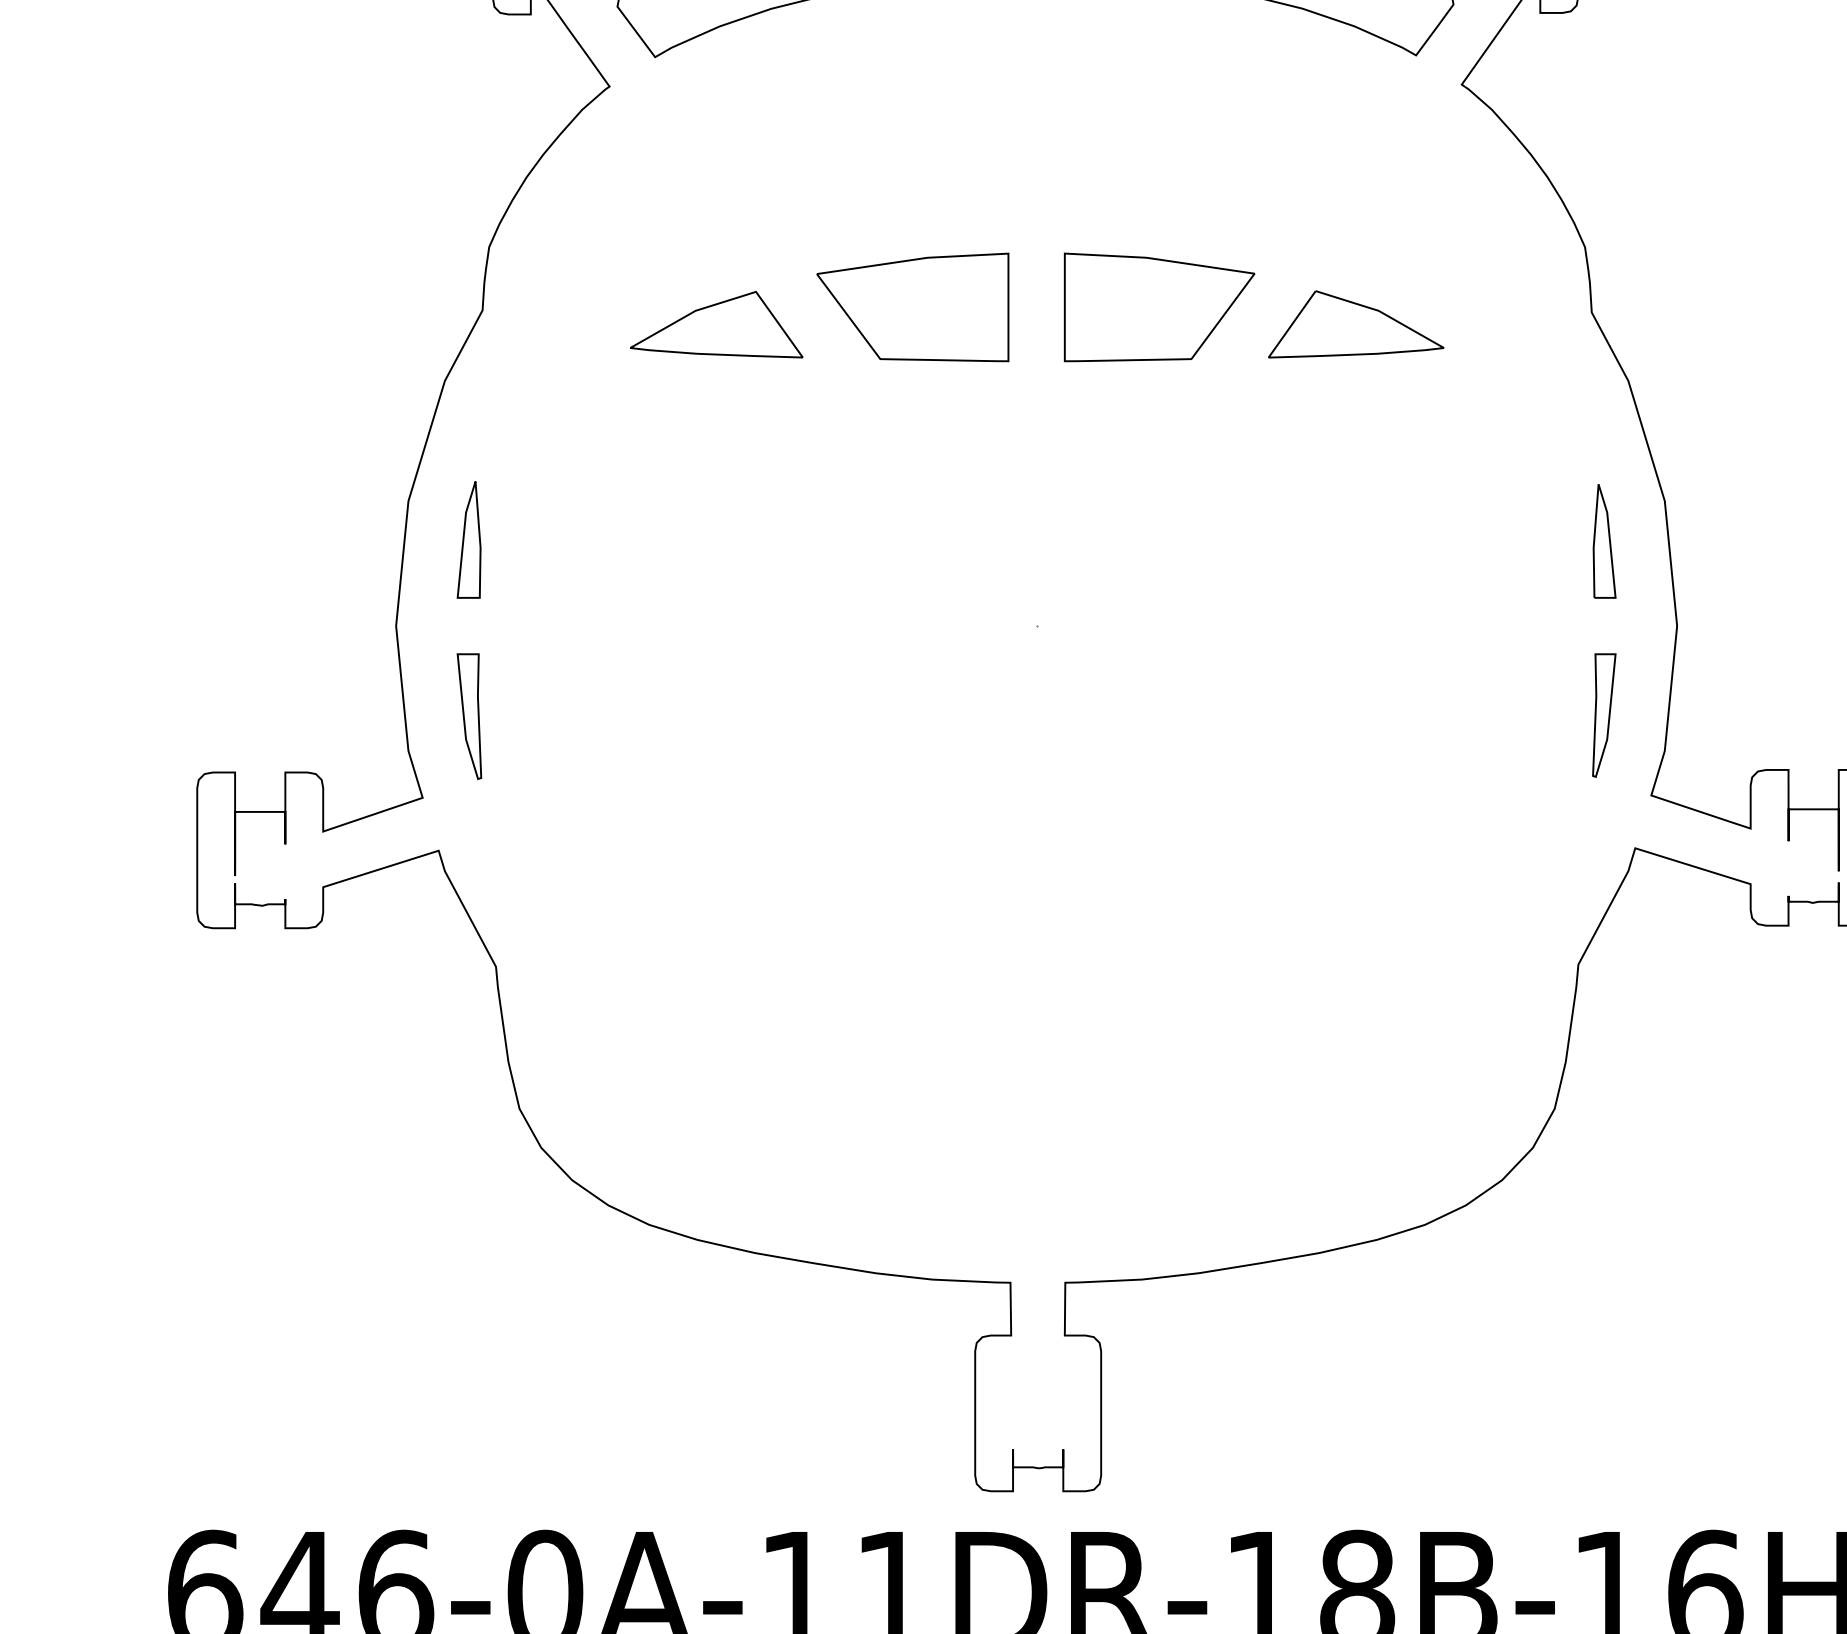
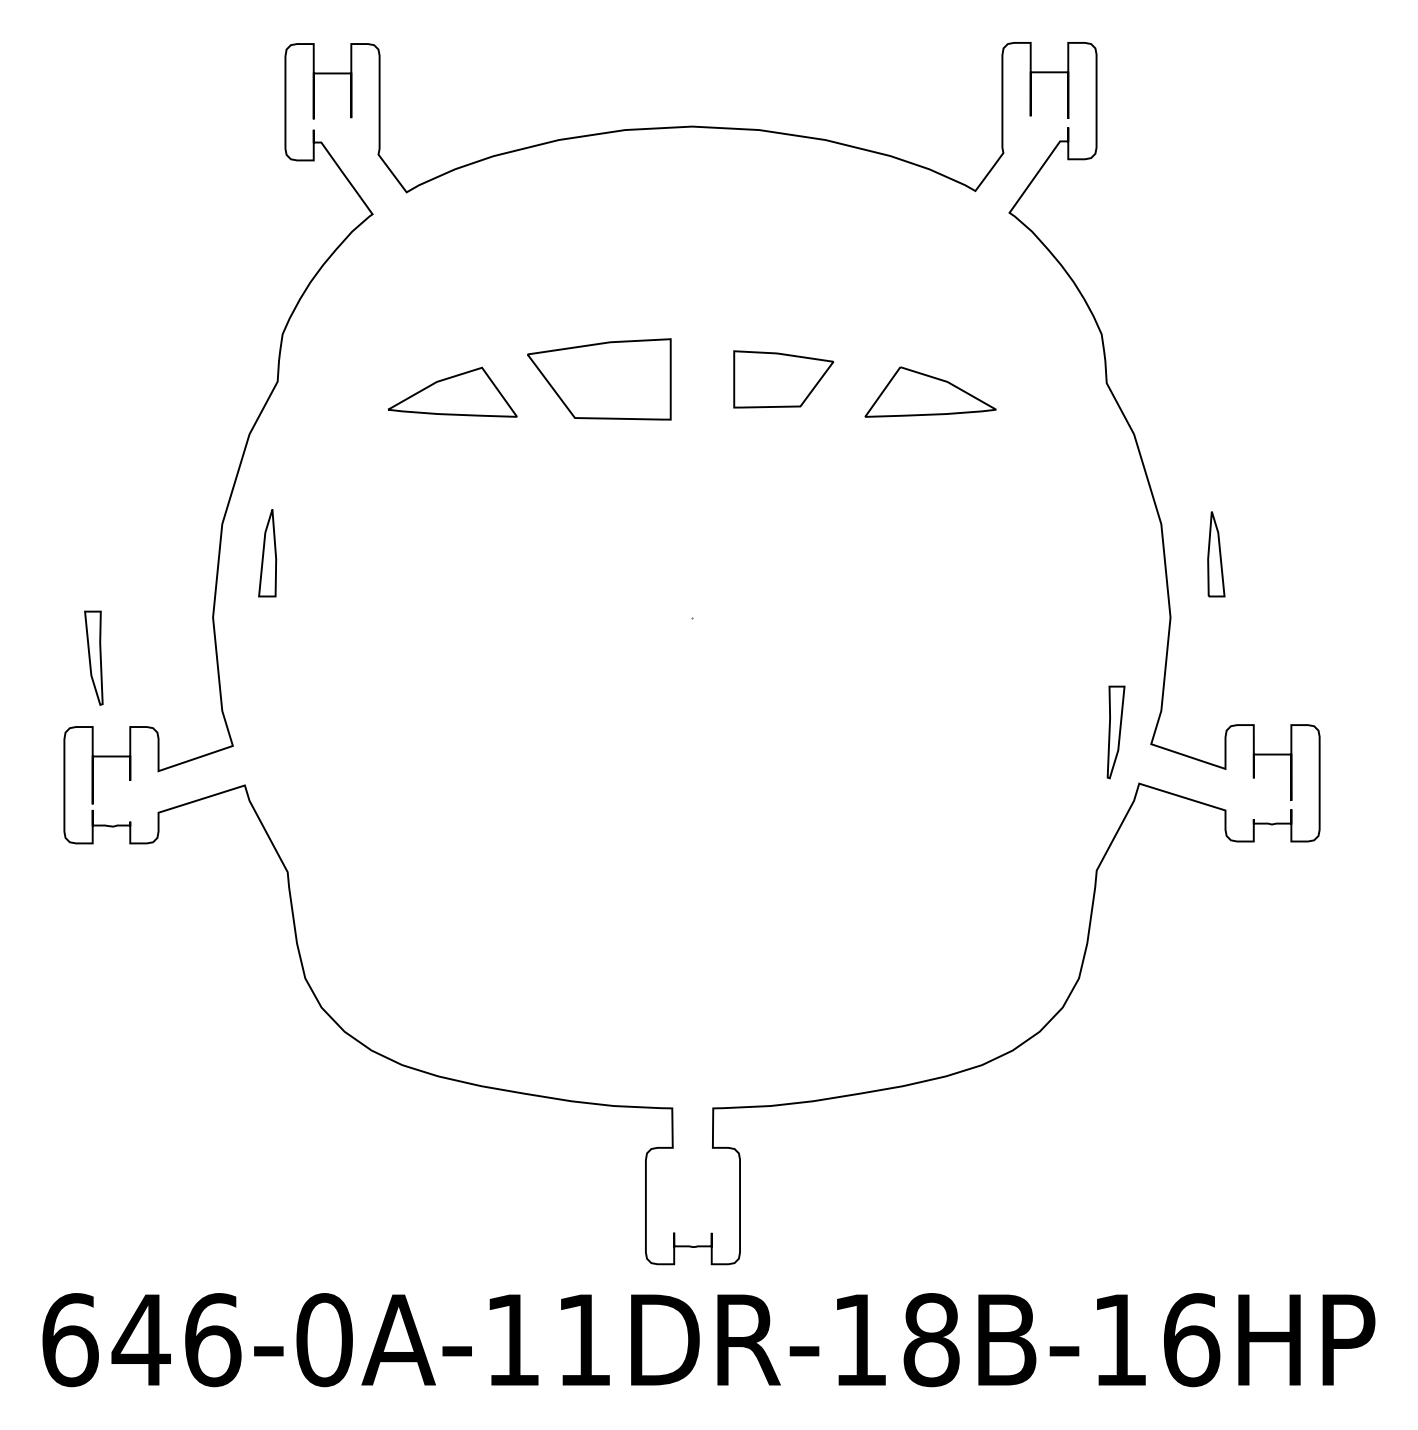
part: (1159, 307) -> (783, 379), size x0.7
part: (1604, 541) -> (1216, 554), moved
part: (468, 715) -> (93, 657), moved
part: (1603, 715) -> (1115, 732), moved

